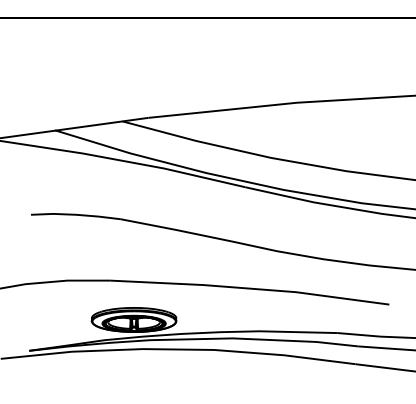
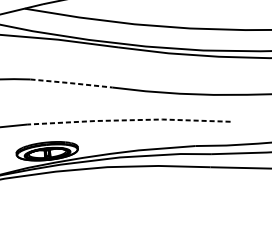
line: (175, 229) -> (70, 82), solid -> dashed
line: (250, 288) -> (129, 120), solid -> dashed

